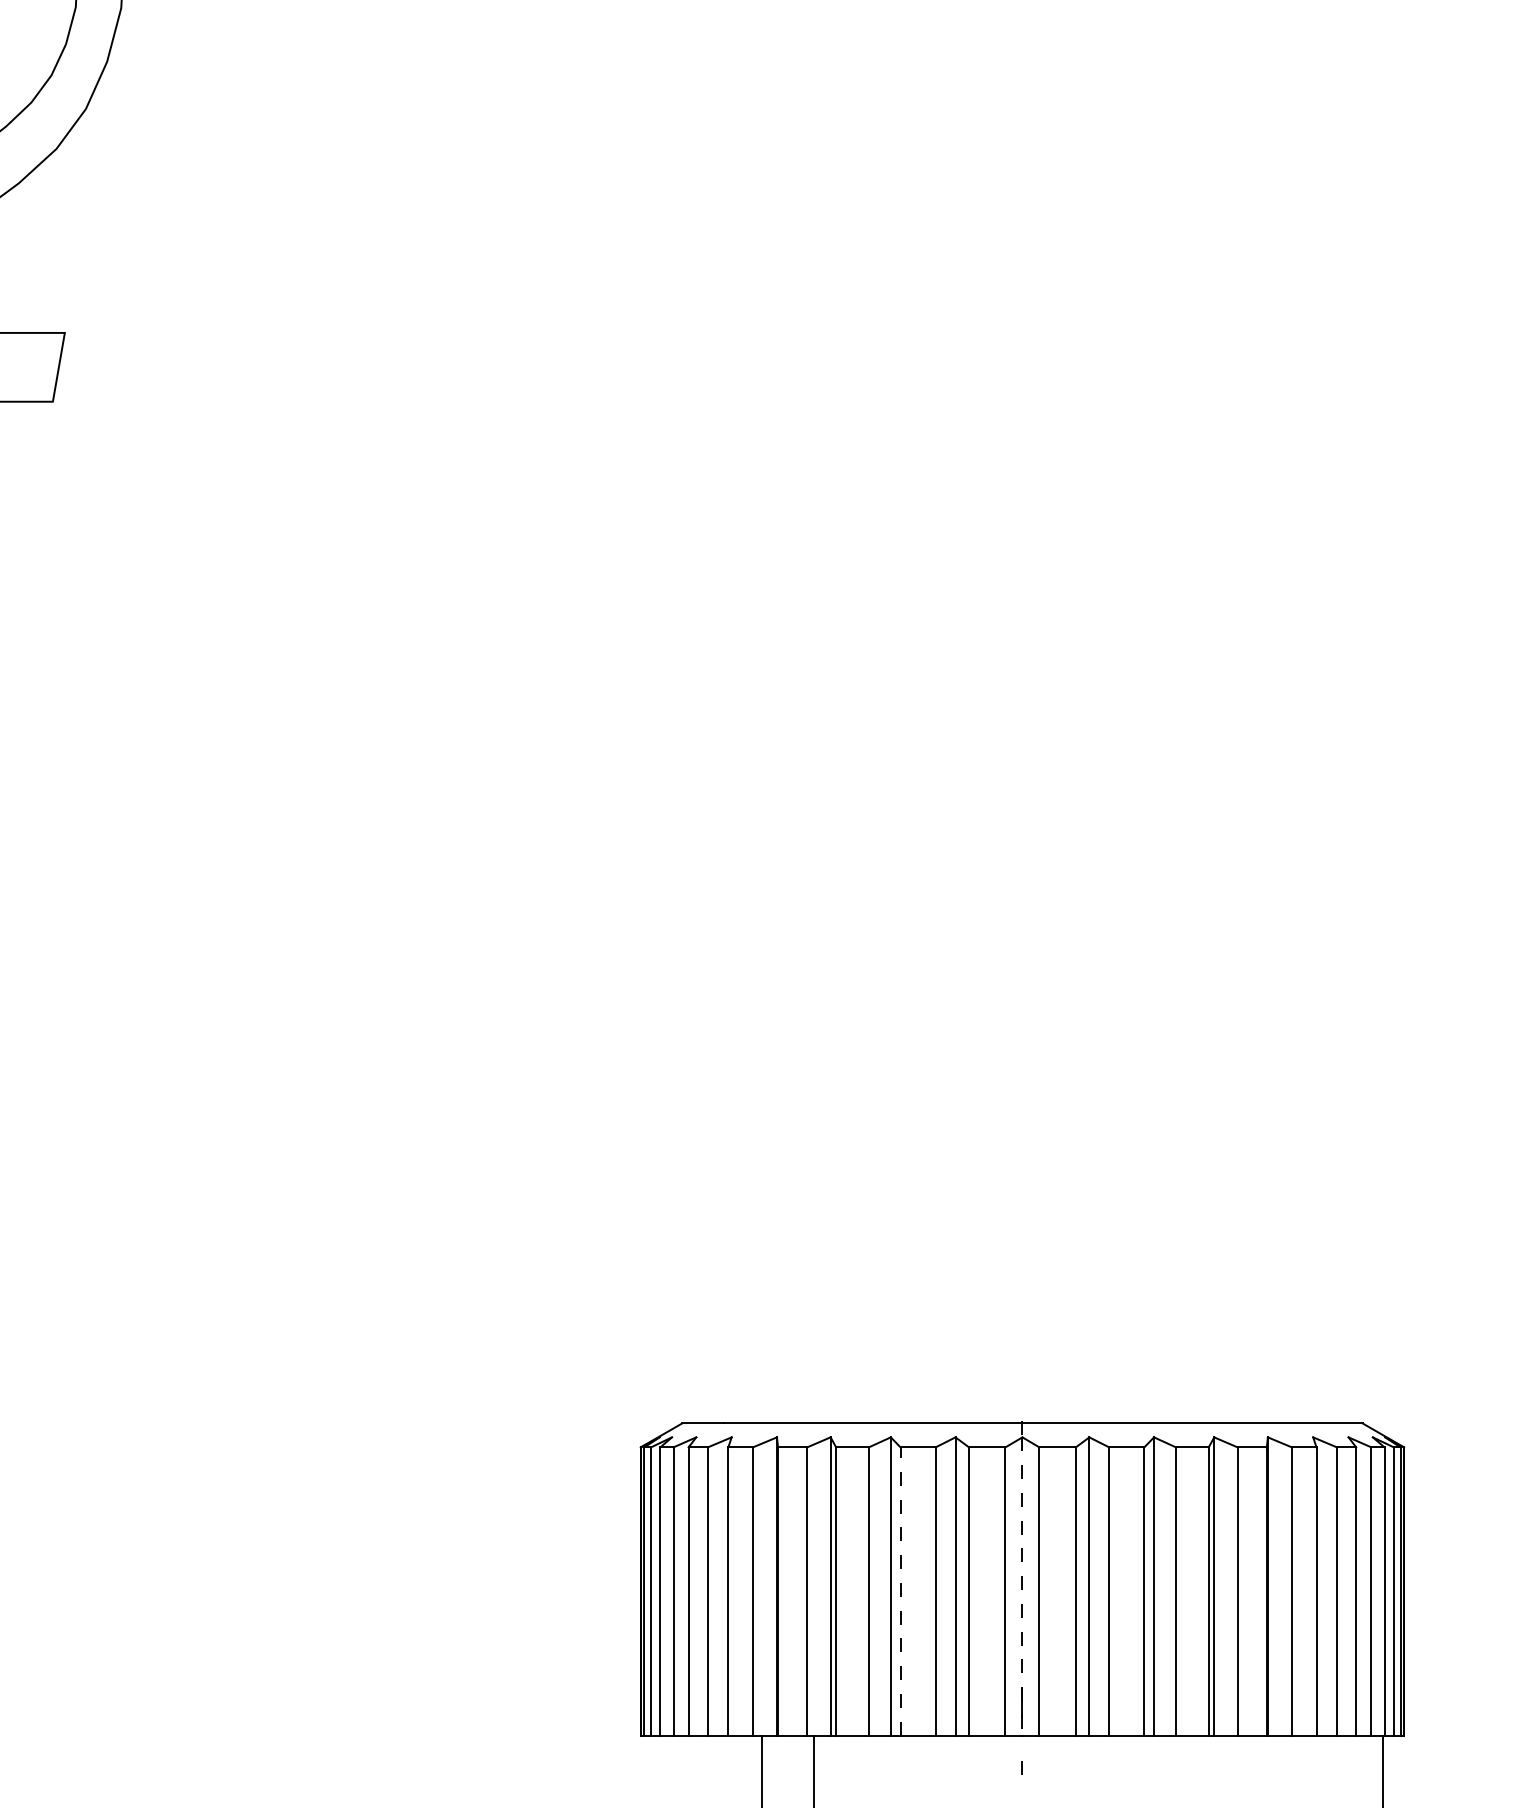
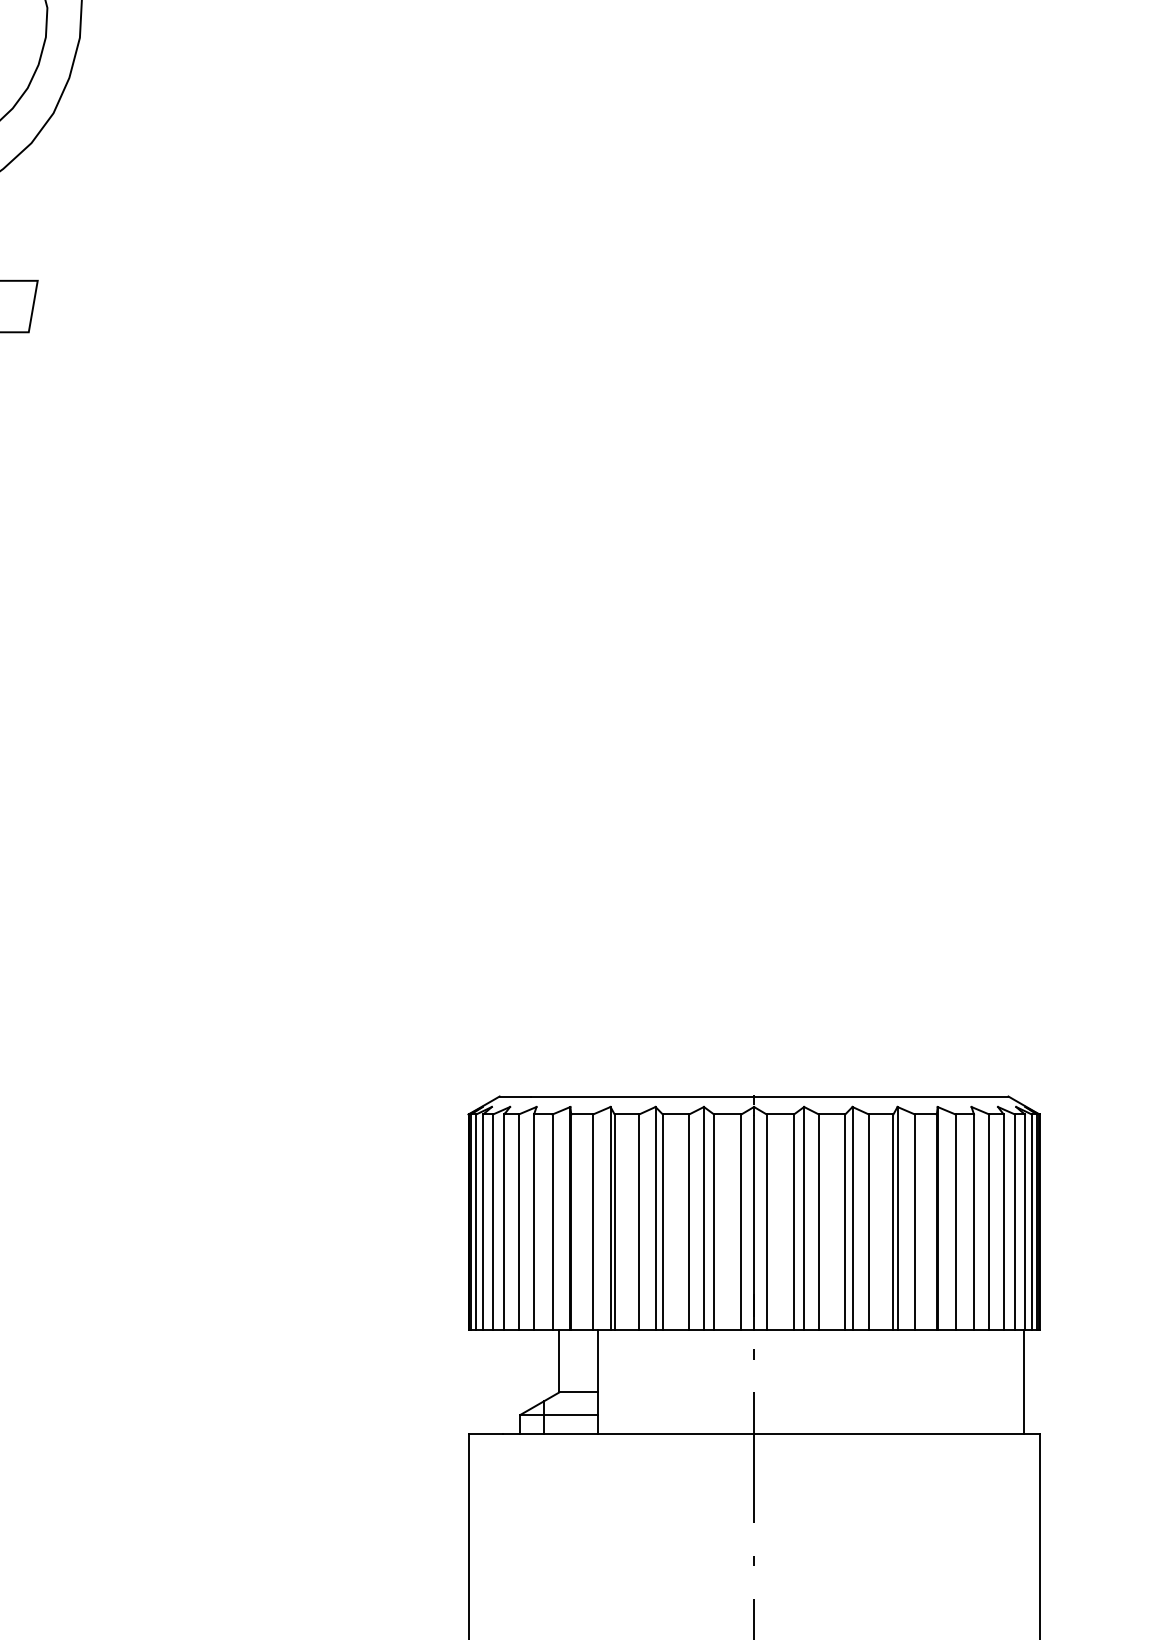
line: (1023, 1586) -> (754, 1218), dashed -> solid
line: (900, 1591) -> (662, 1222), dashed -> solid

